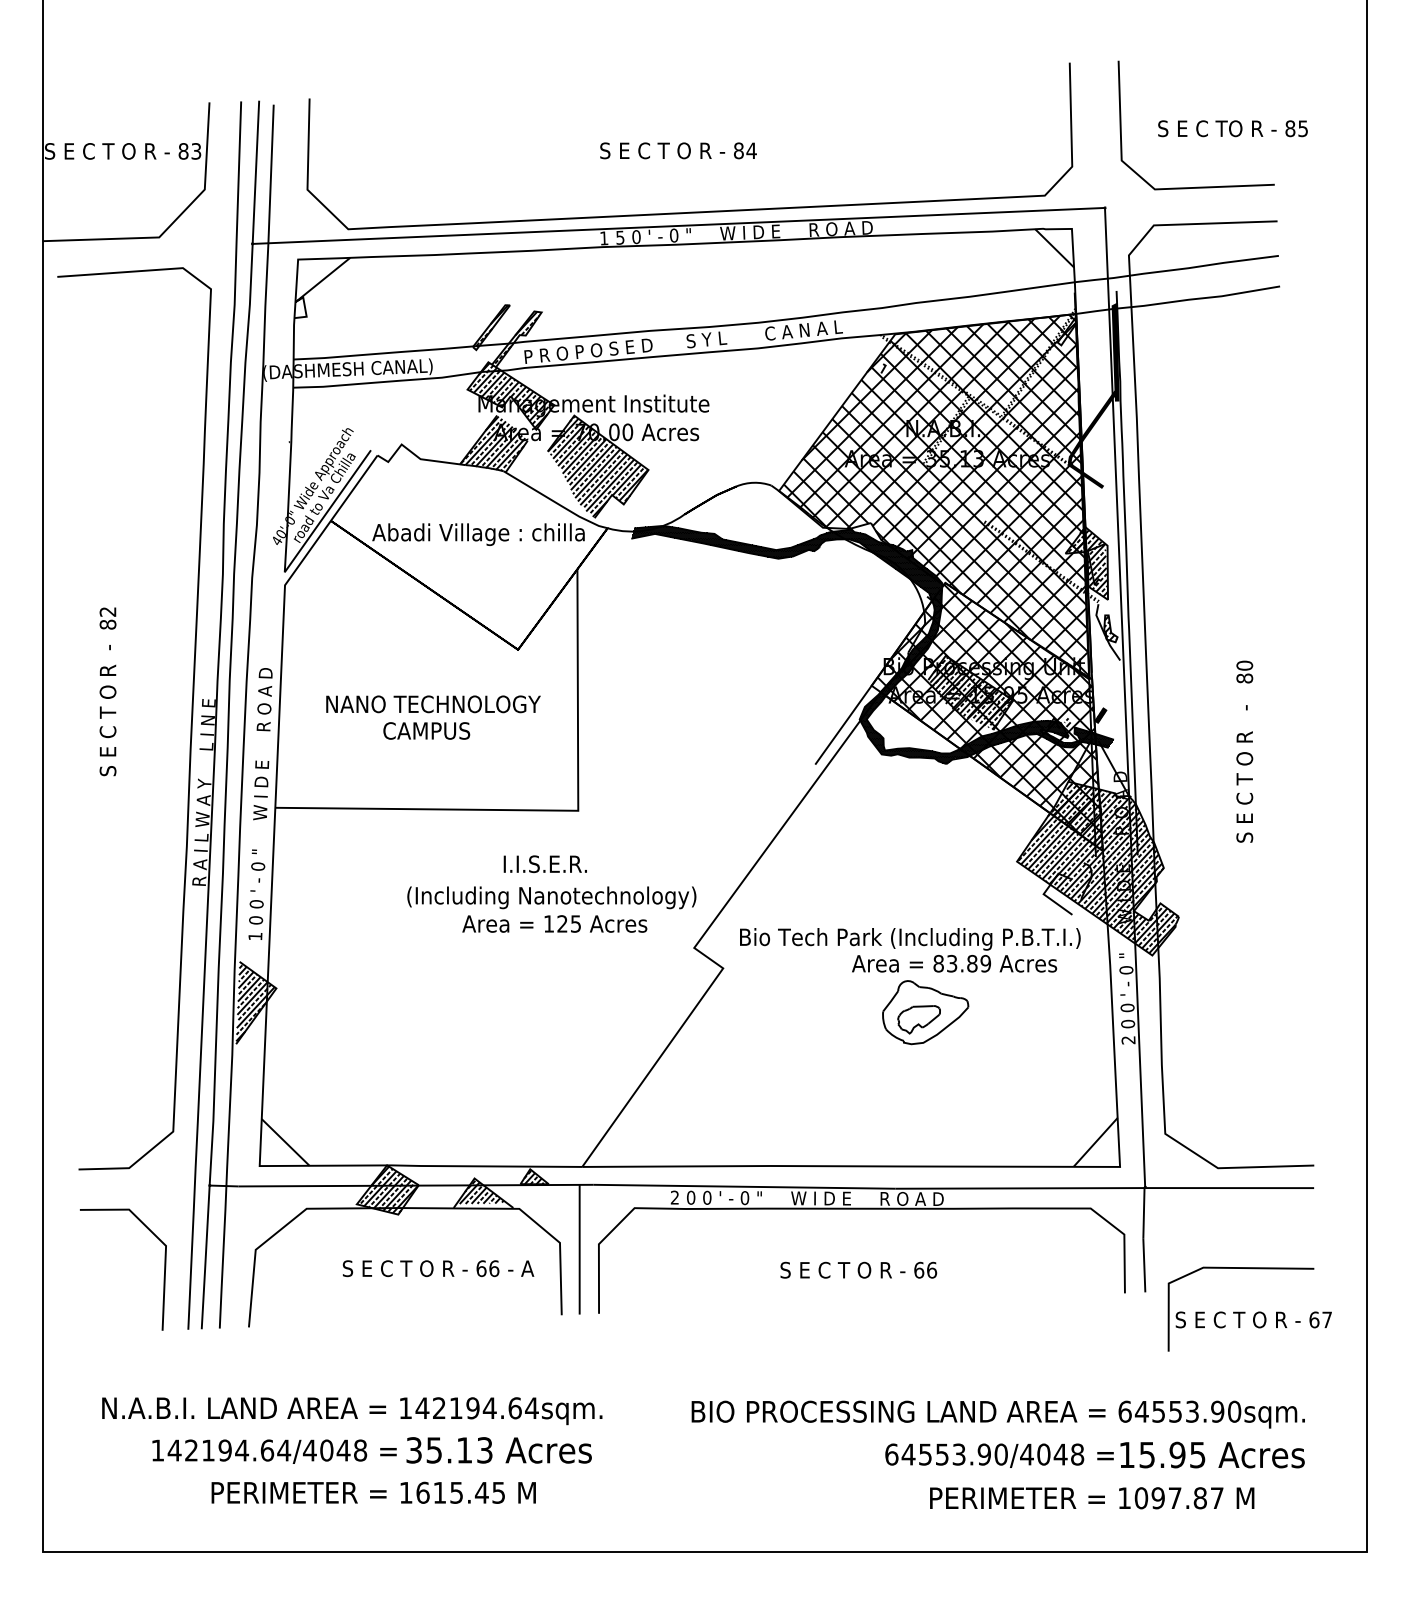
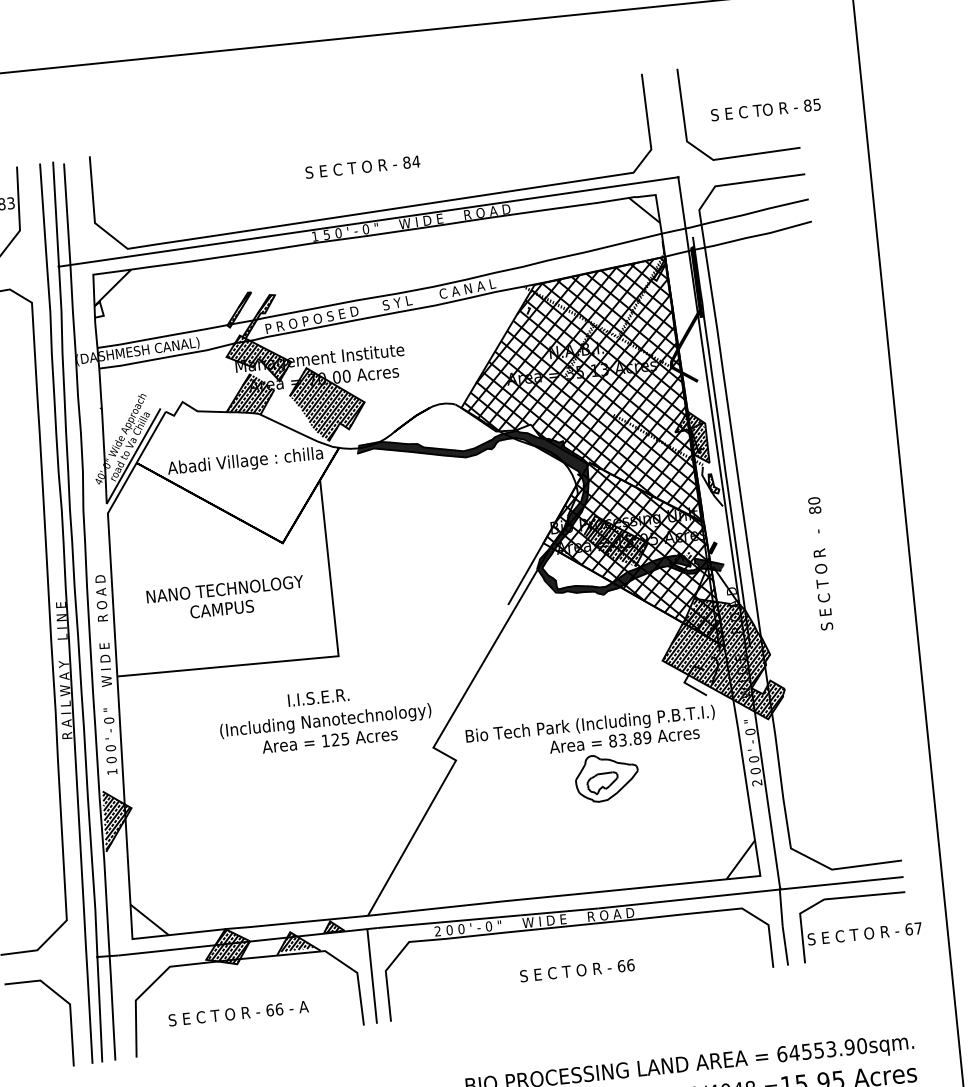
text: (438, 1268) -> (238, 1013), moved
part: (1249, 1308) -> (860, 925), moved

